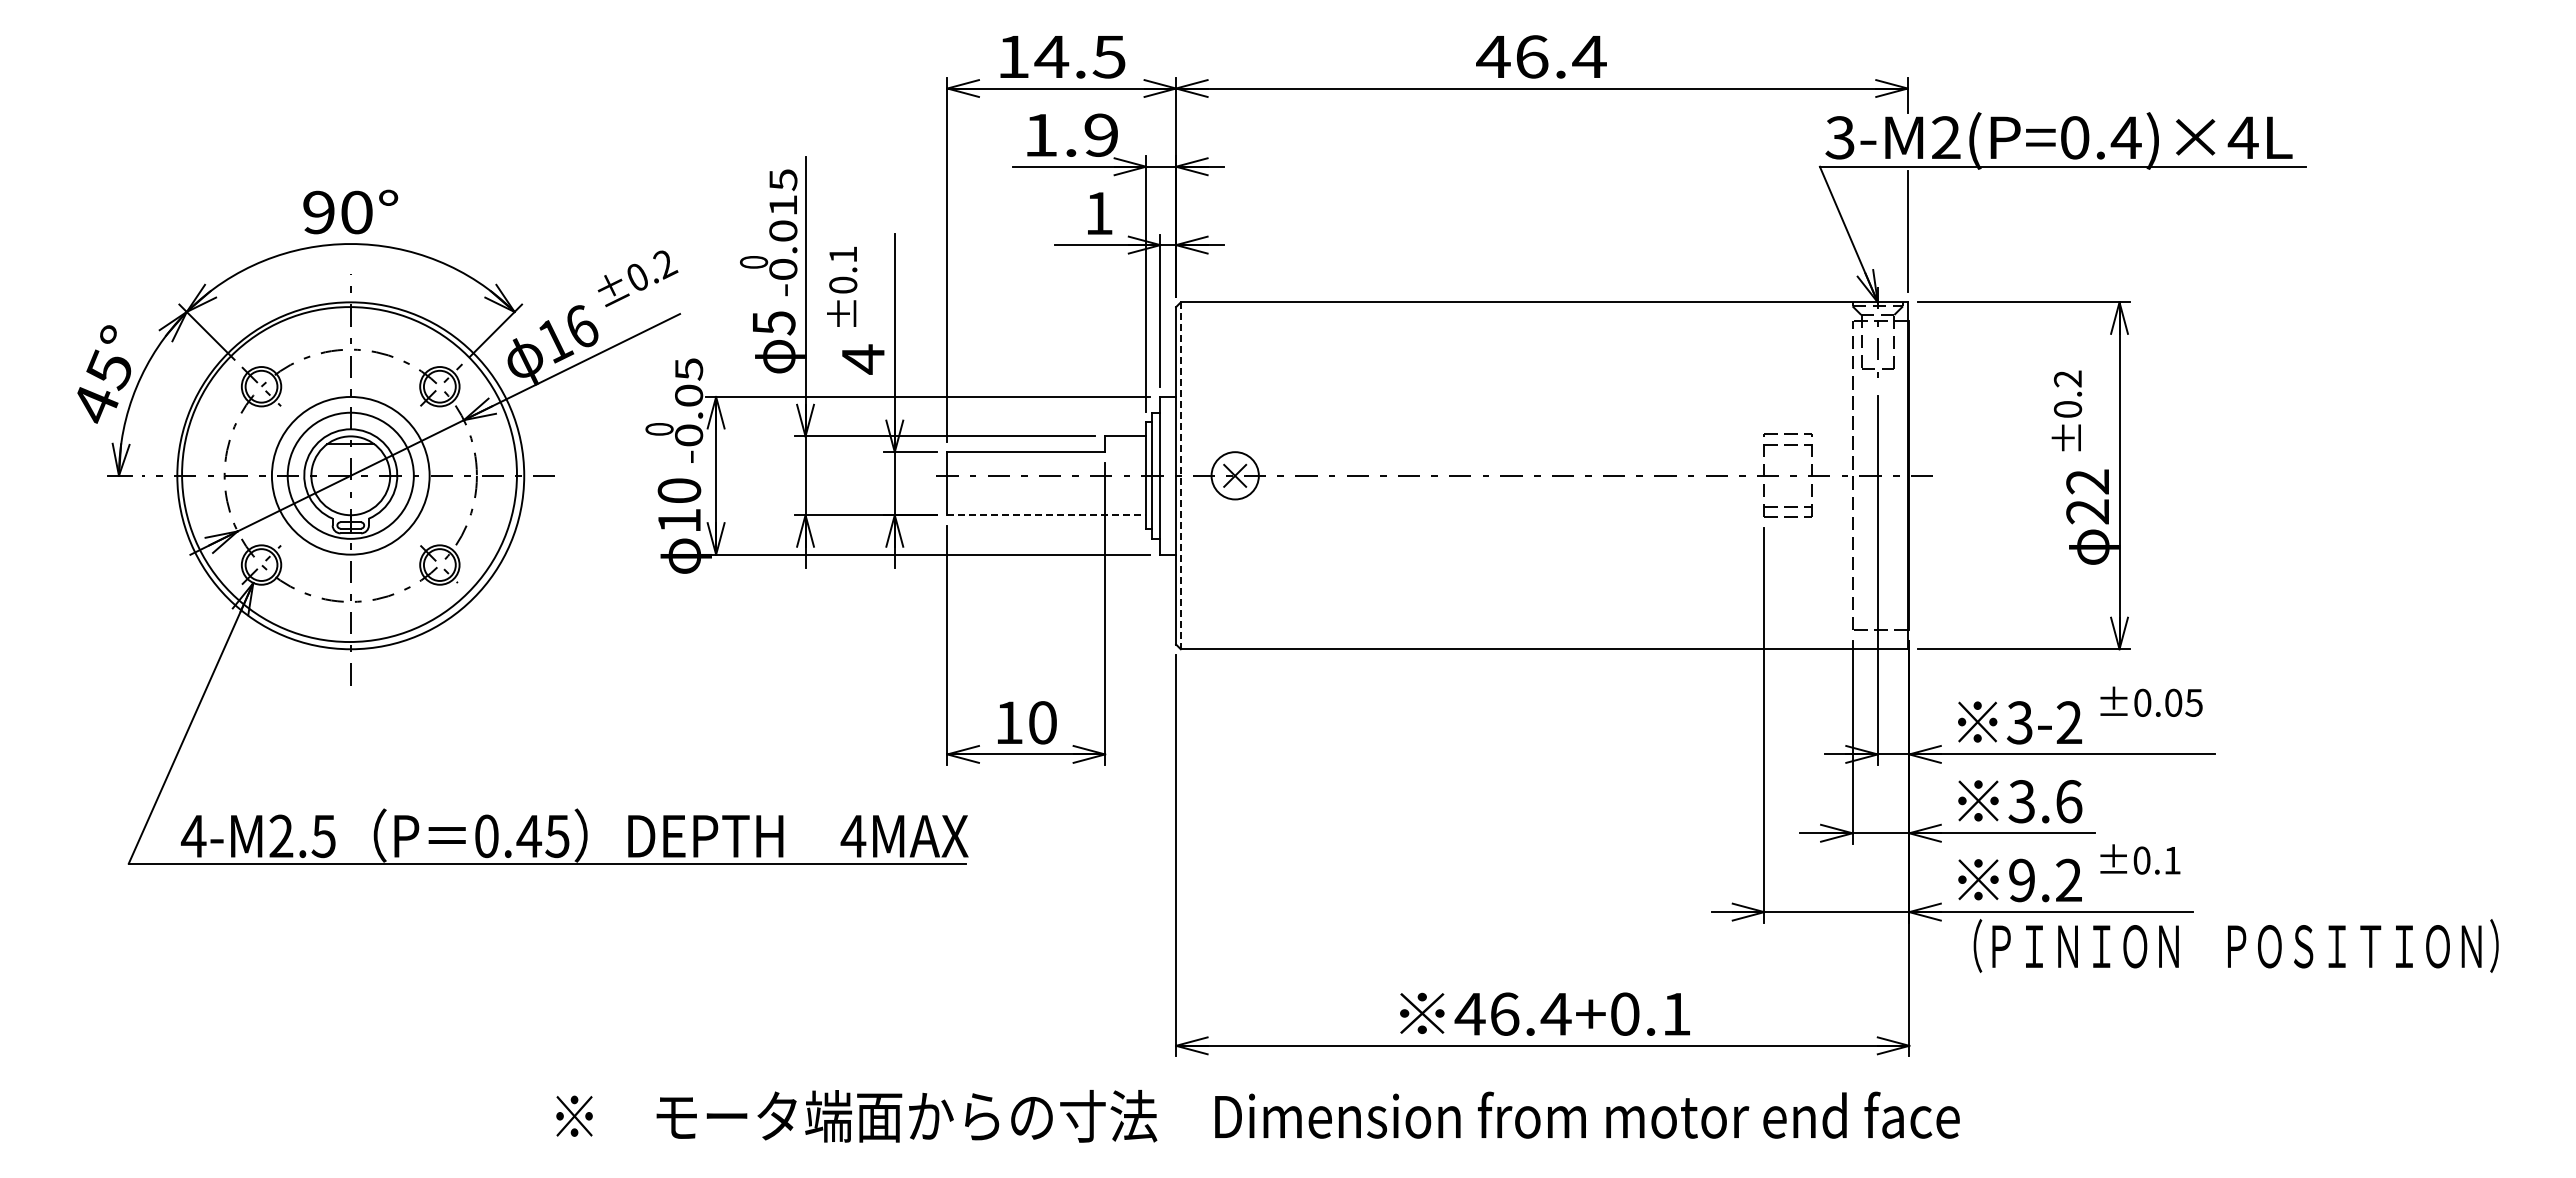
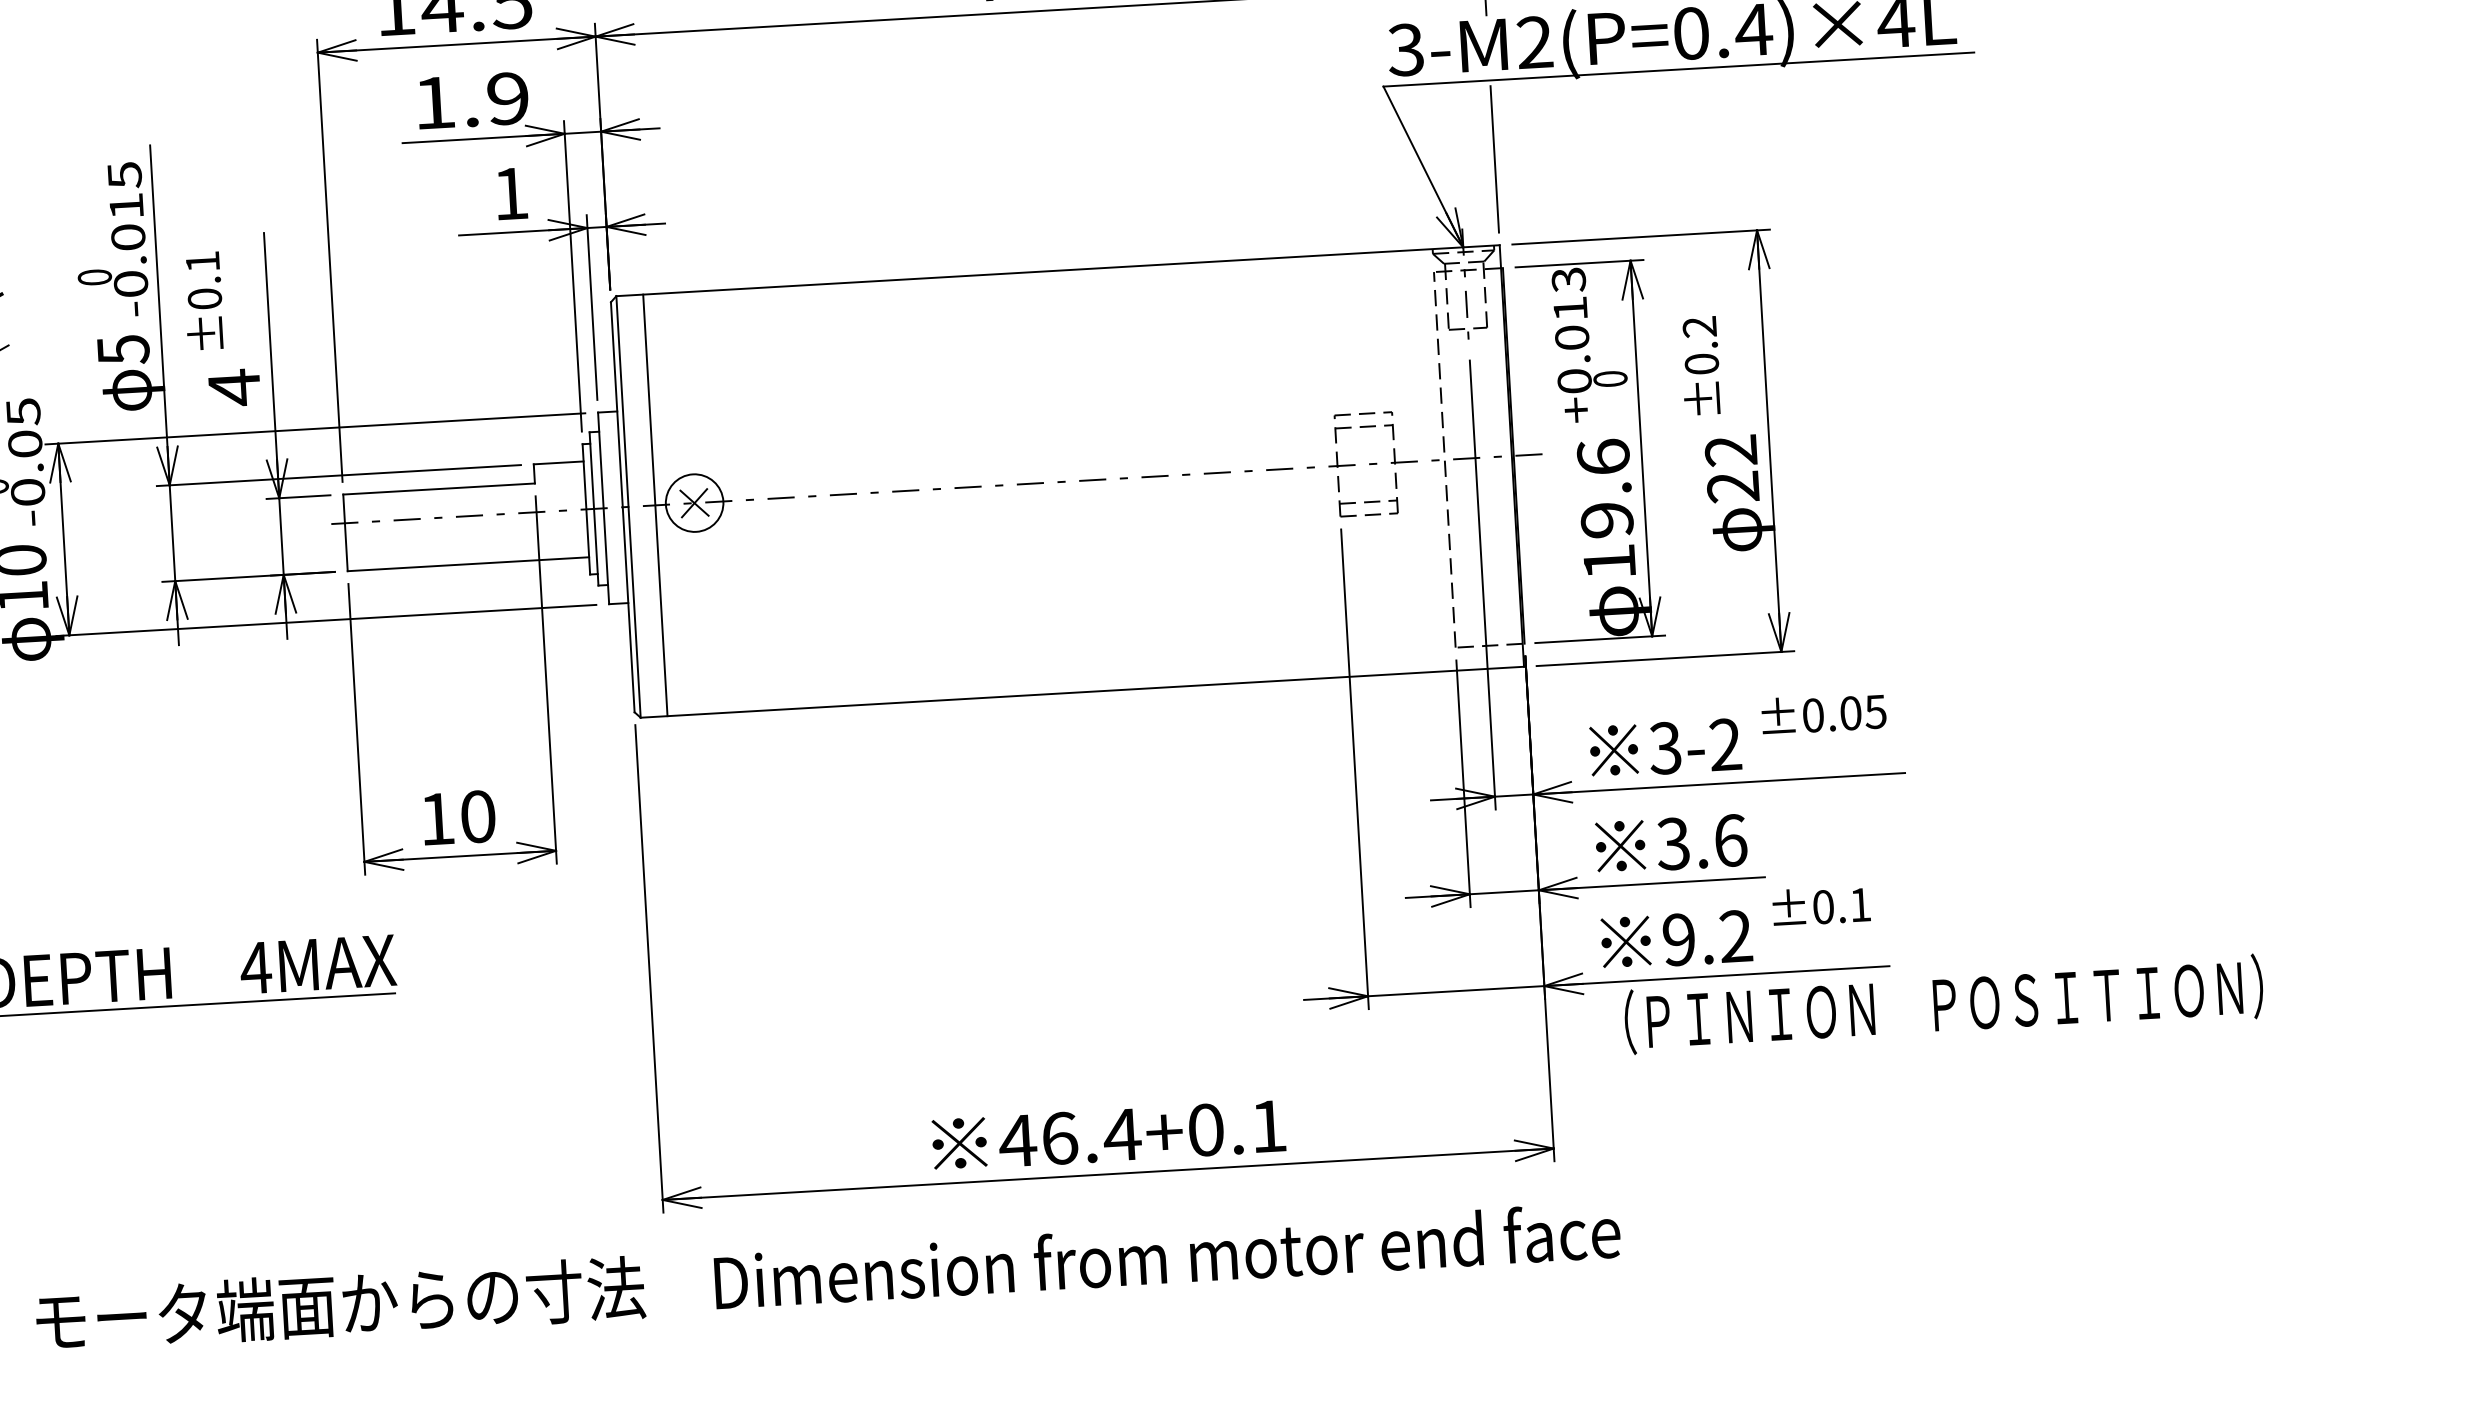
line: (1202, 475) -> (654, 505), added
part: (1971, 475) -> (1589, 451), added
line: (1180, 476) -> (628, 507), dashed -> solid
line: (1047, 515) -> (469, 564), dashed -> solid

